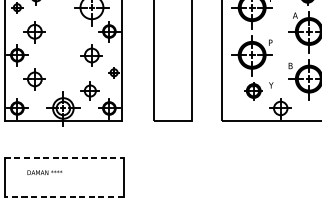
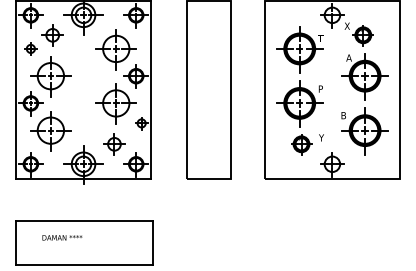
part: (34, 31) -> (50, 76), size x1.67
part: (91, 55) -> (115, 103), size x1.67
part: (34, 79) -> (50, 131), size x1.67
line: (64, 158) -> (84, 221), dashed -> solid
line: (63, 196) -> (83, 265), dashed -> solid

